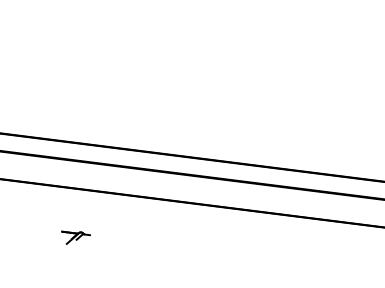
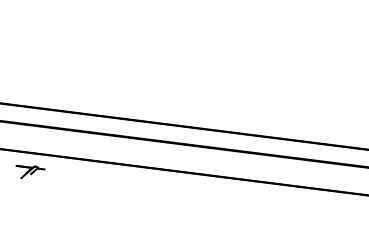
part: (75, 237) -> (30, 171), moved

